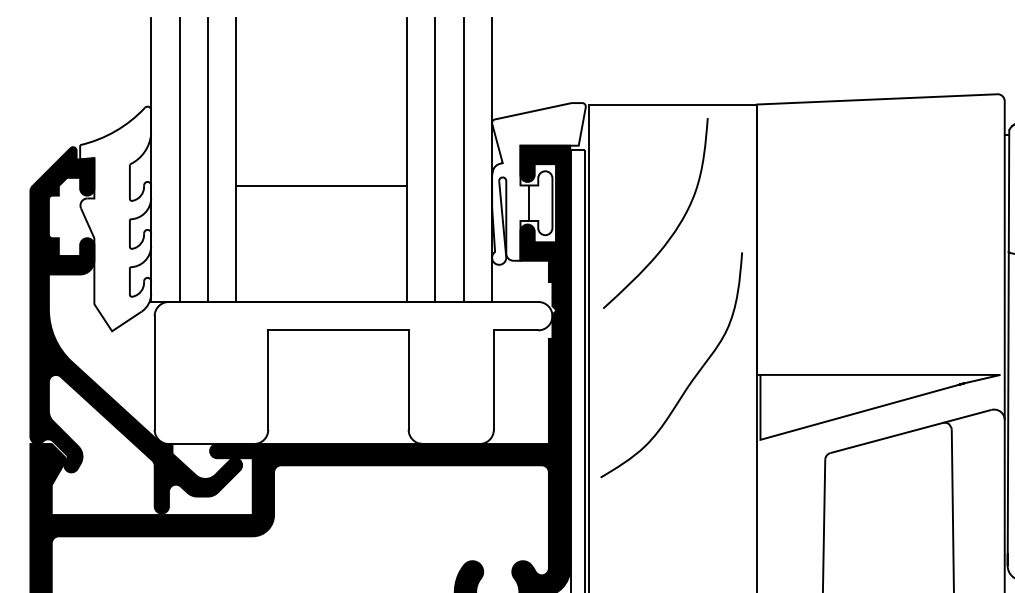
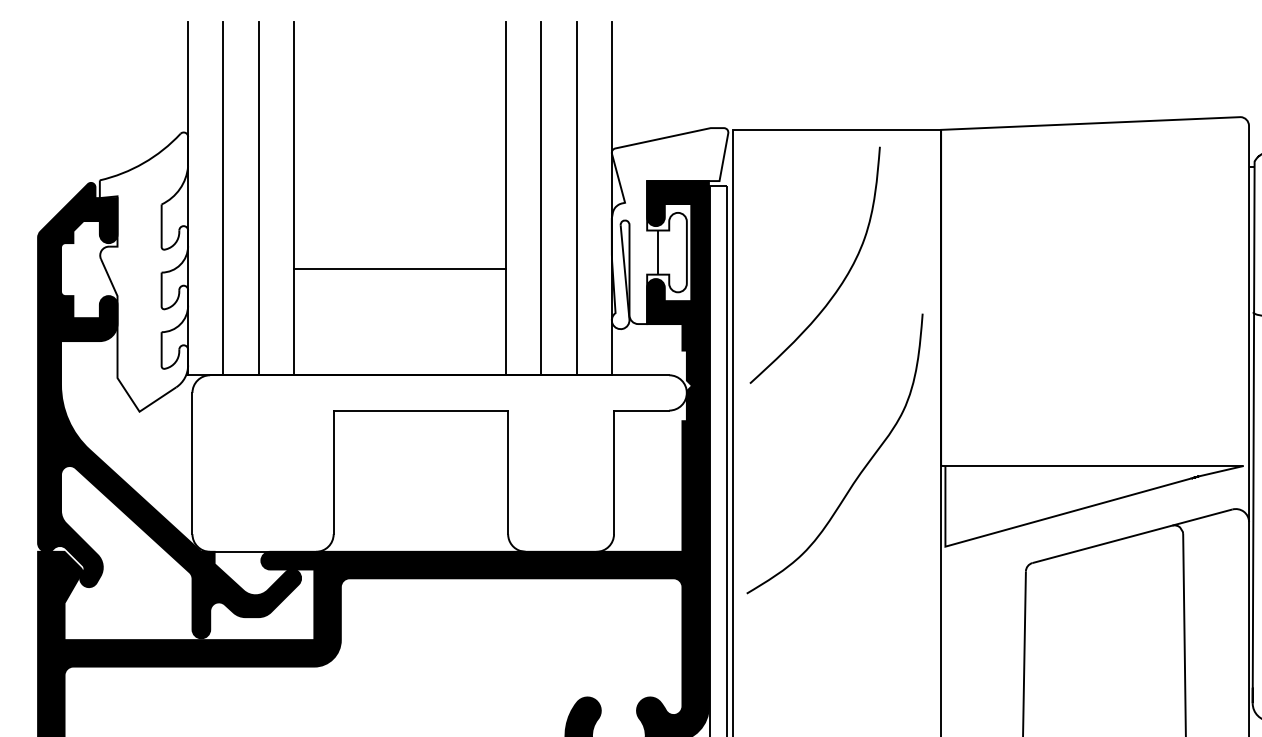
line: (321, 185) -> (399, 269), moved

